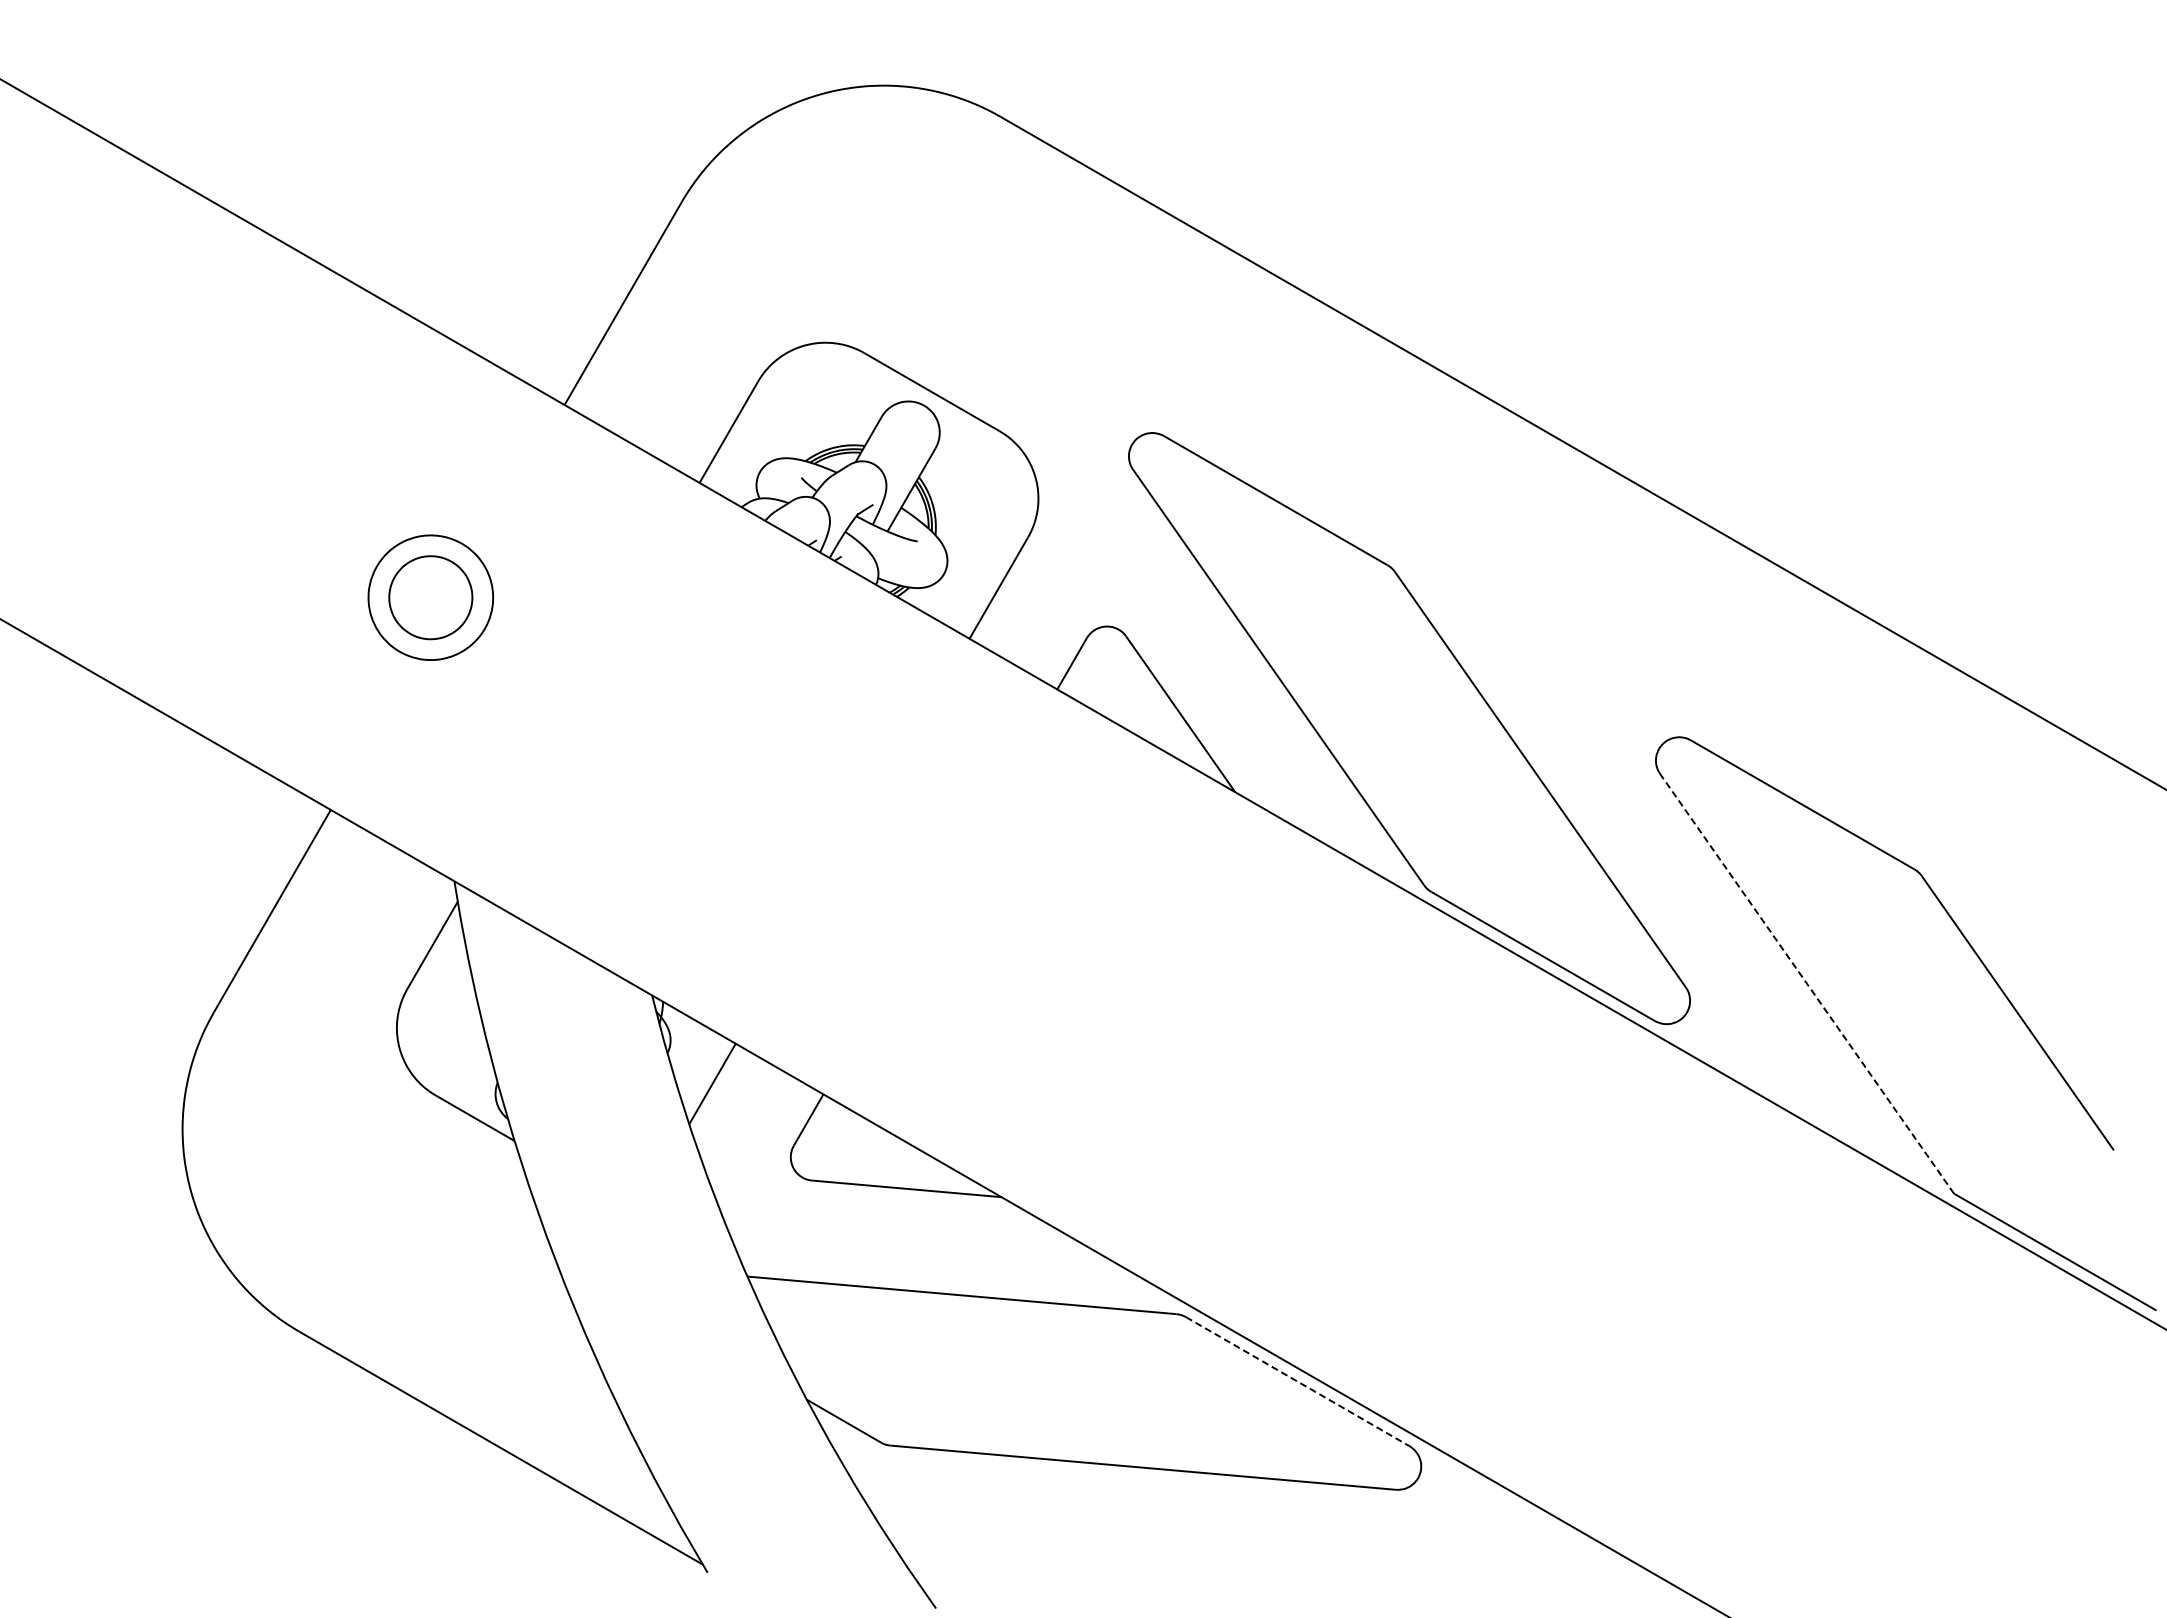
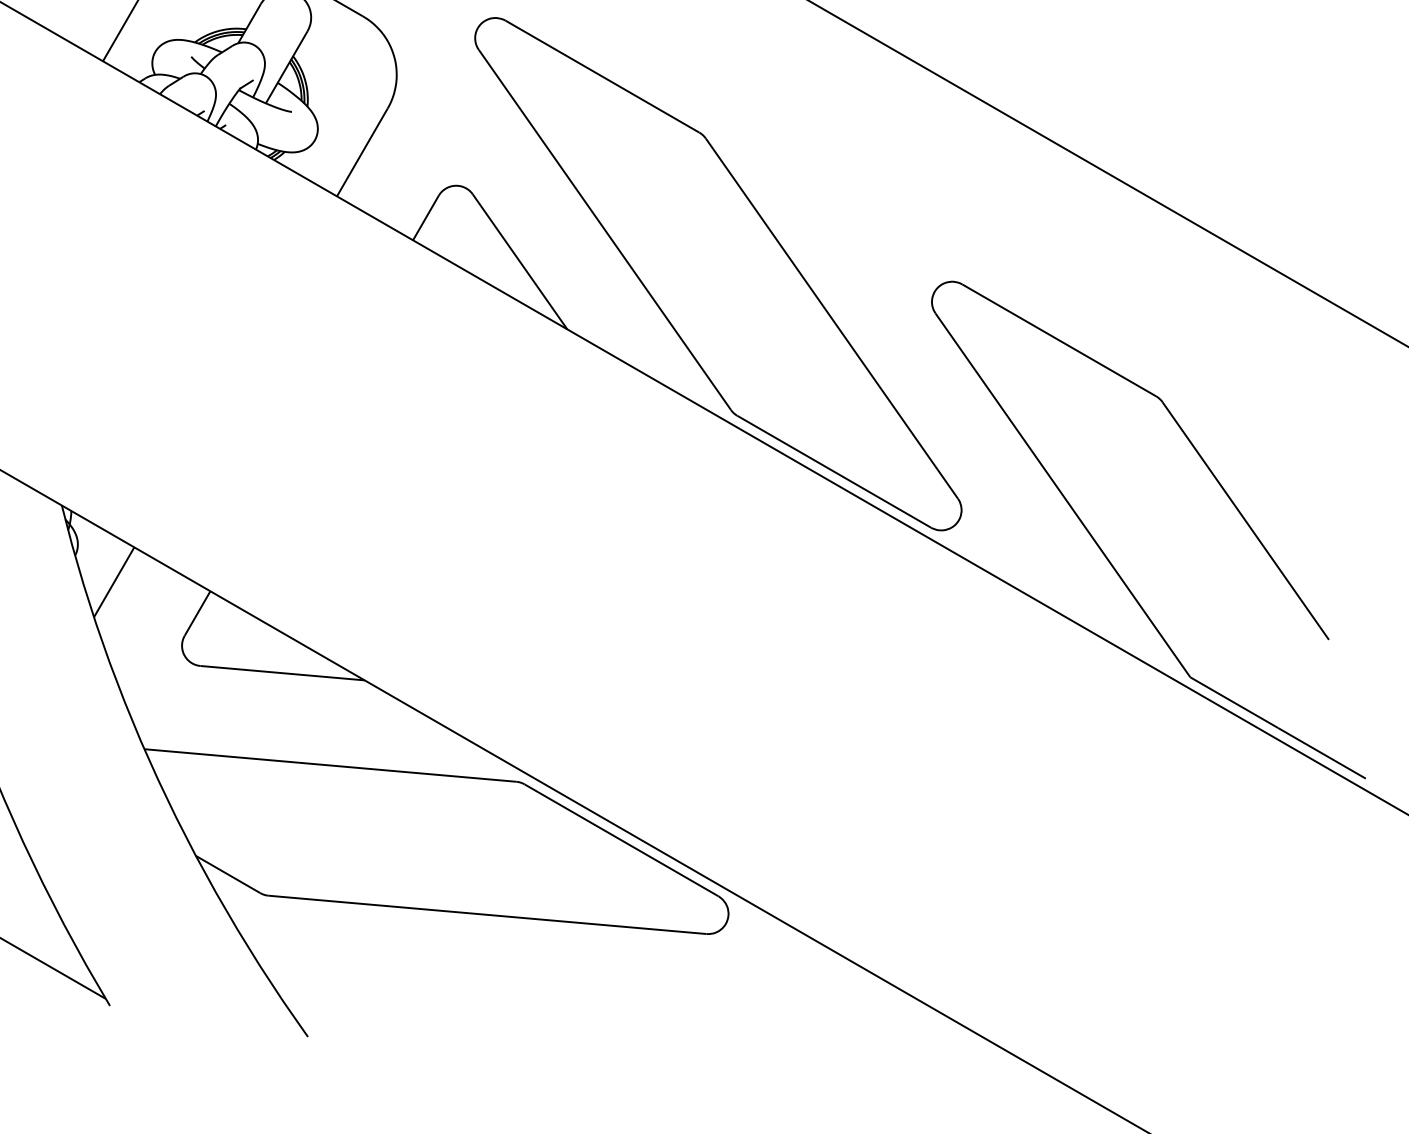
line: (1806, 983) -> (1062, 495), dashed -> solid
line: (1298, 1381) -> (622, 840), dashed -> solid

